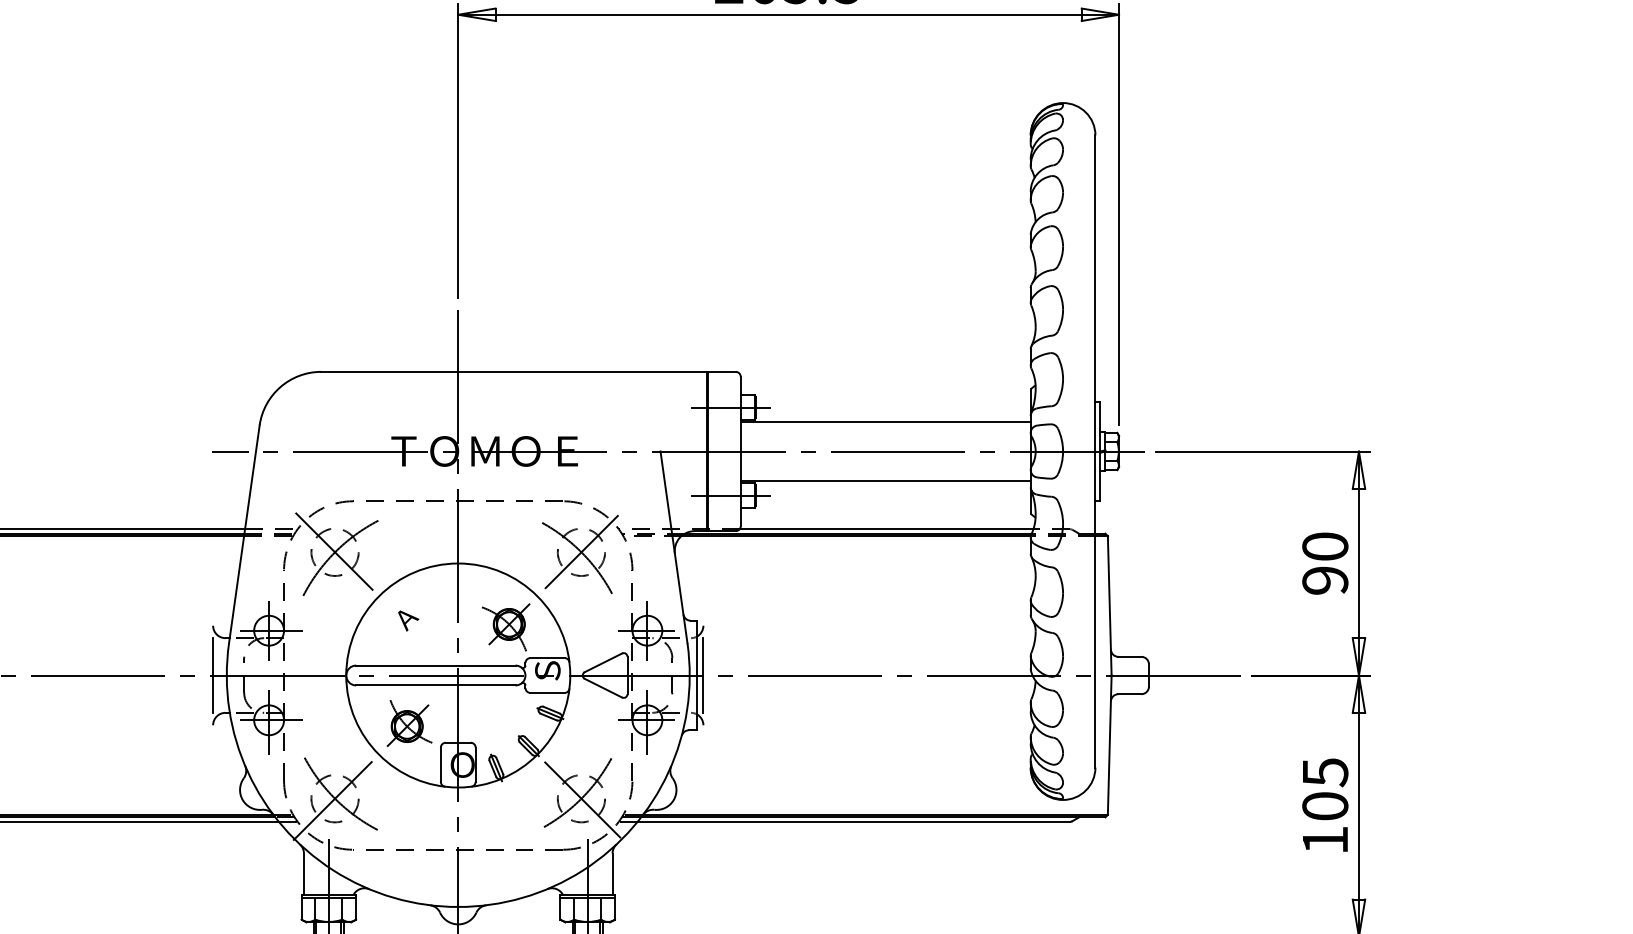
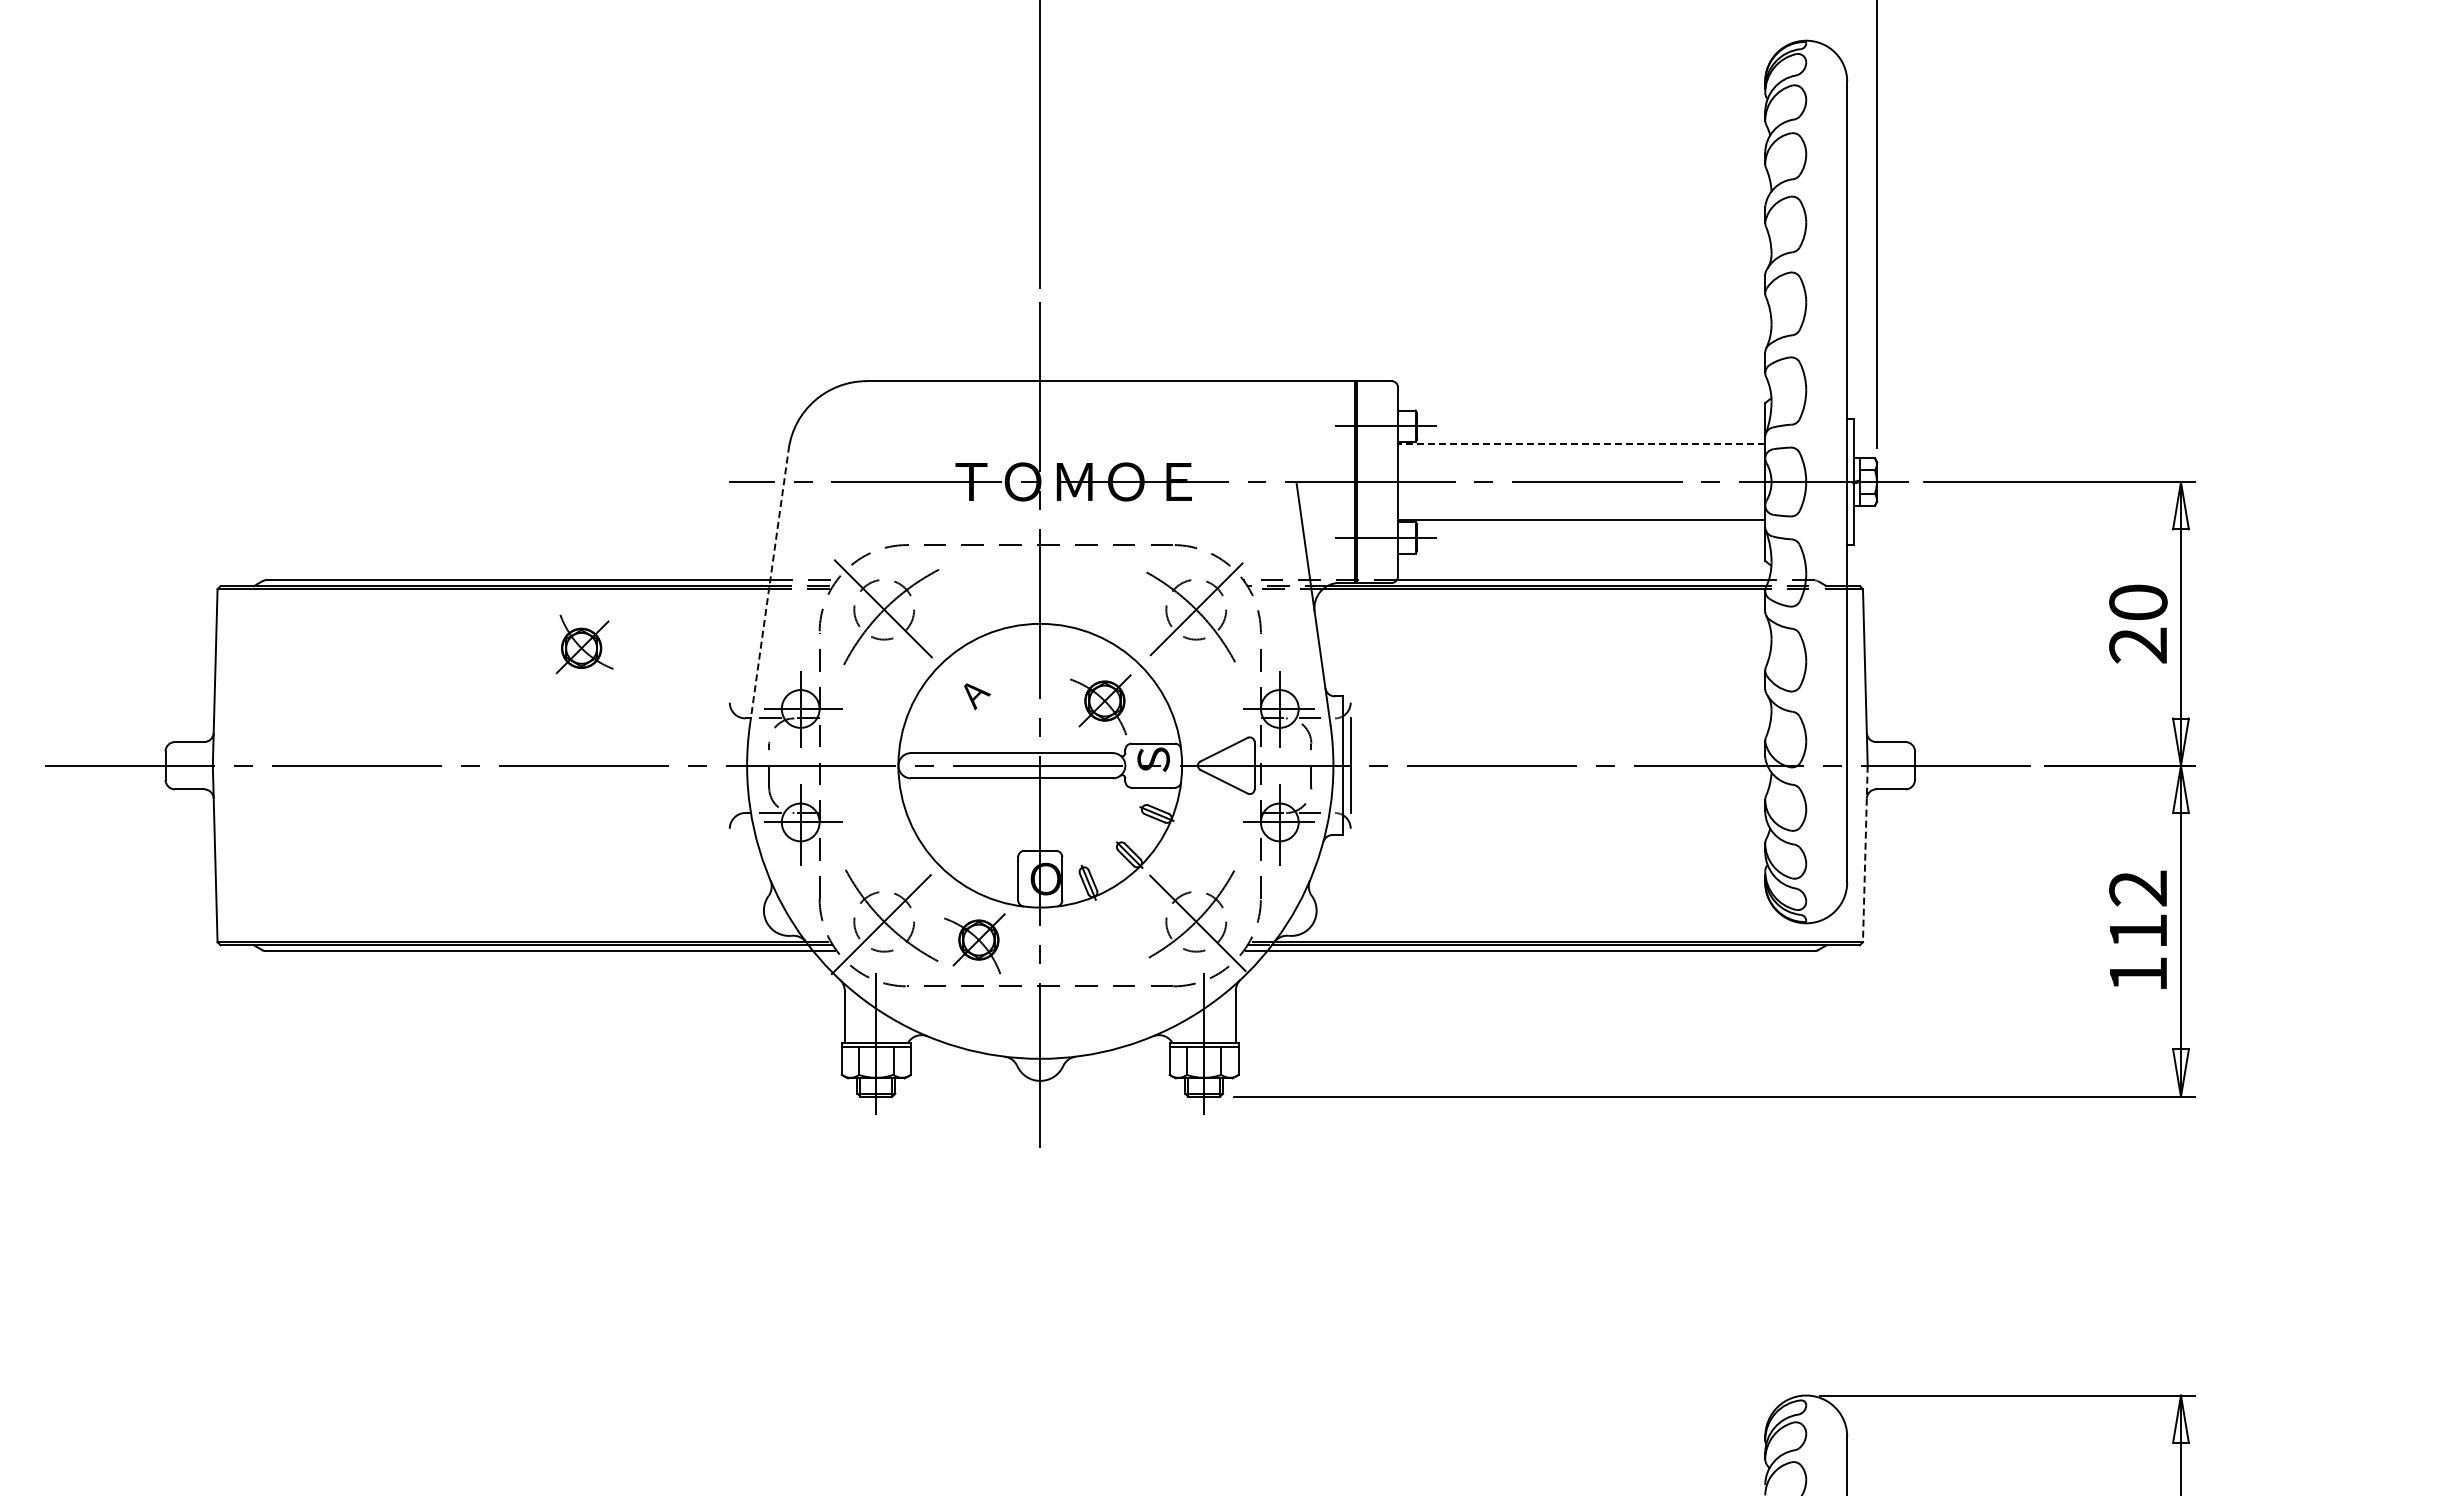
line: (885, 421) -> (1581, 444), solid -> dashed
line: (244, 534) -> (769, 586), solid -> dashed
text: (1325, 580) -> (2138, 645), 90 -> 20
line: (212, 675) -> (729, 765), removed
part: (409, 723) -> (584, 644), moved
line: (1109, 745) -> (1865, 854), solid -> dashed
text: (1325, 789) -> (2138, 909), 105 -> 112
part: (406, 815) -> (974, 943), added

